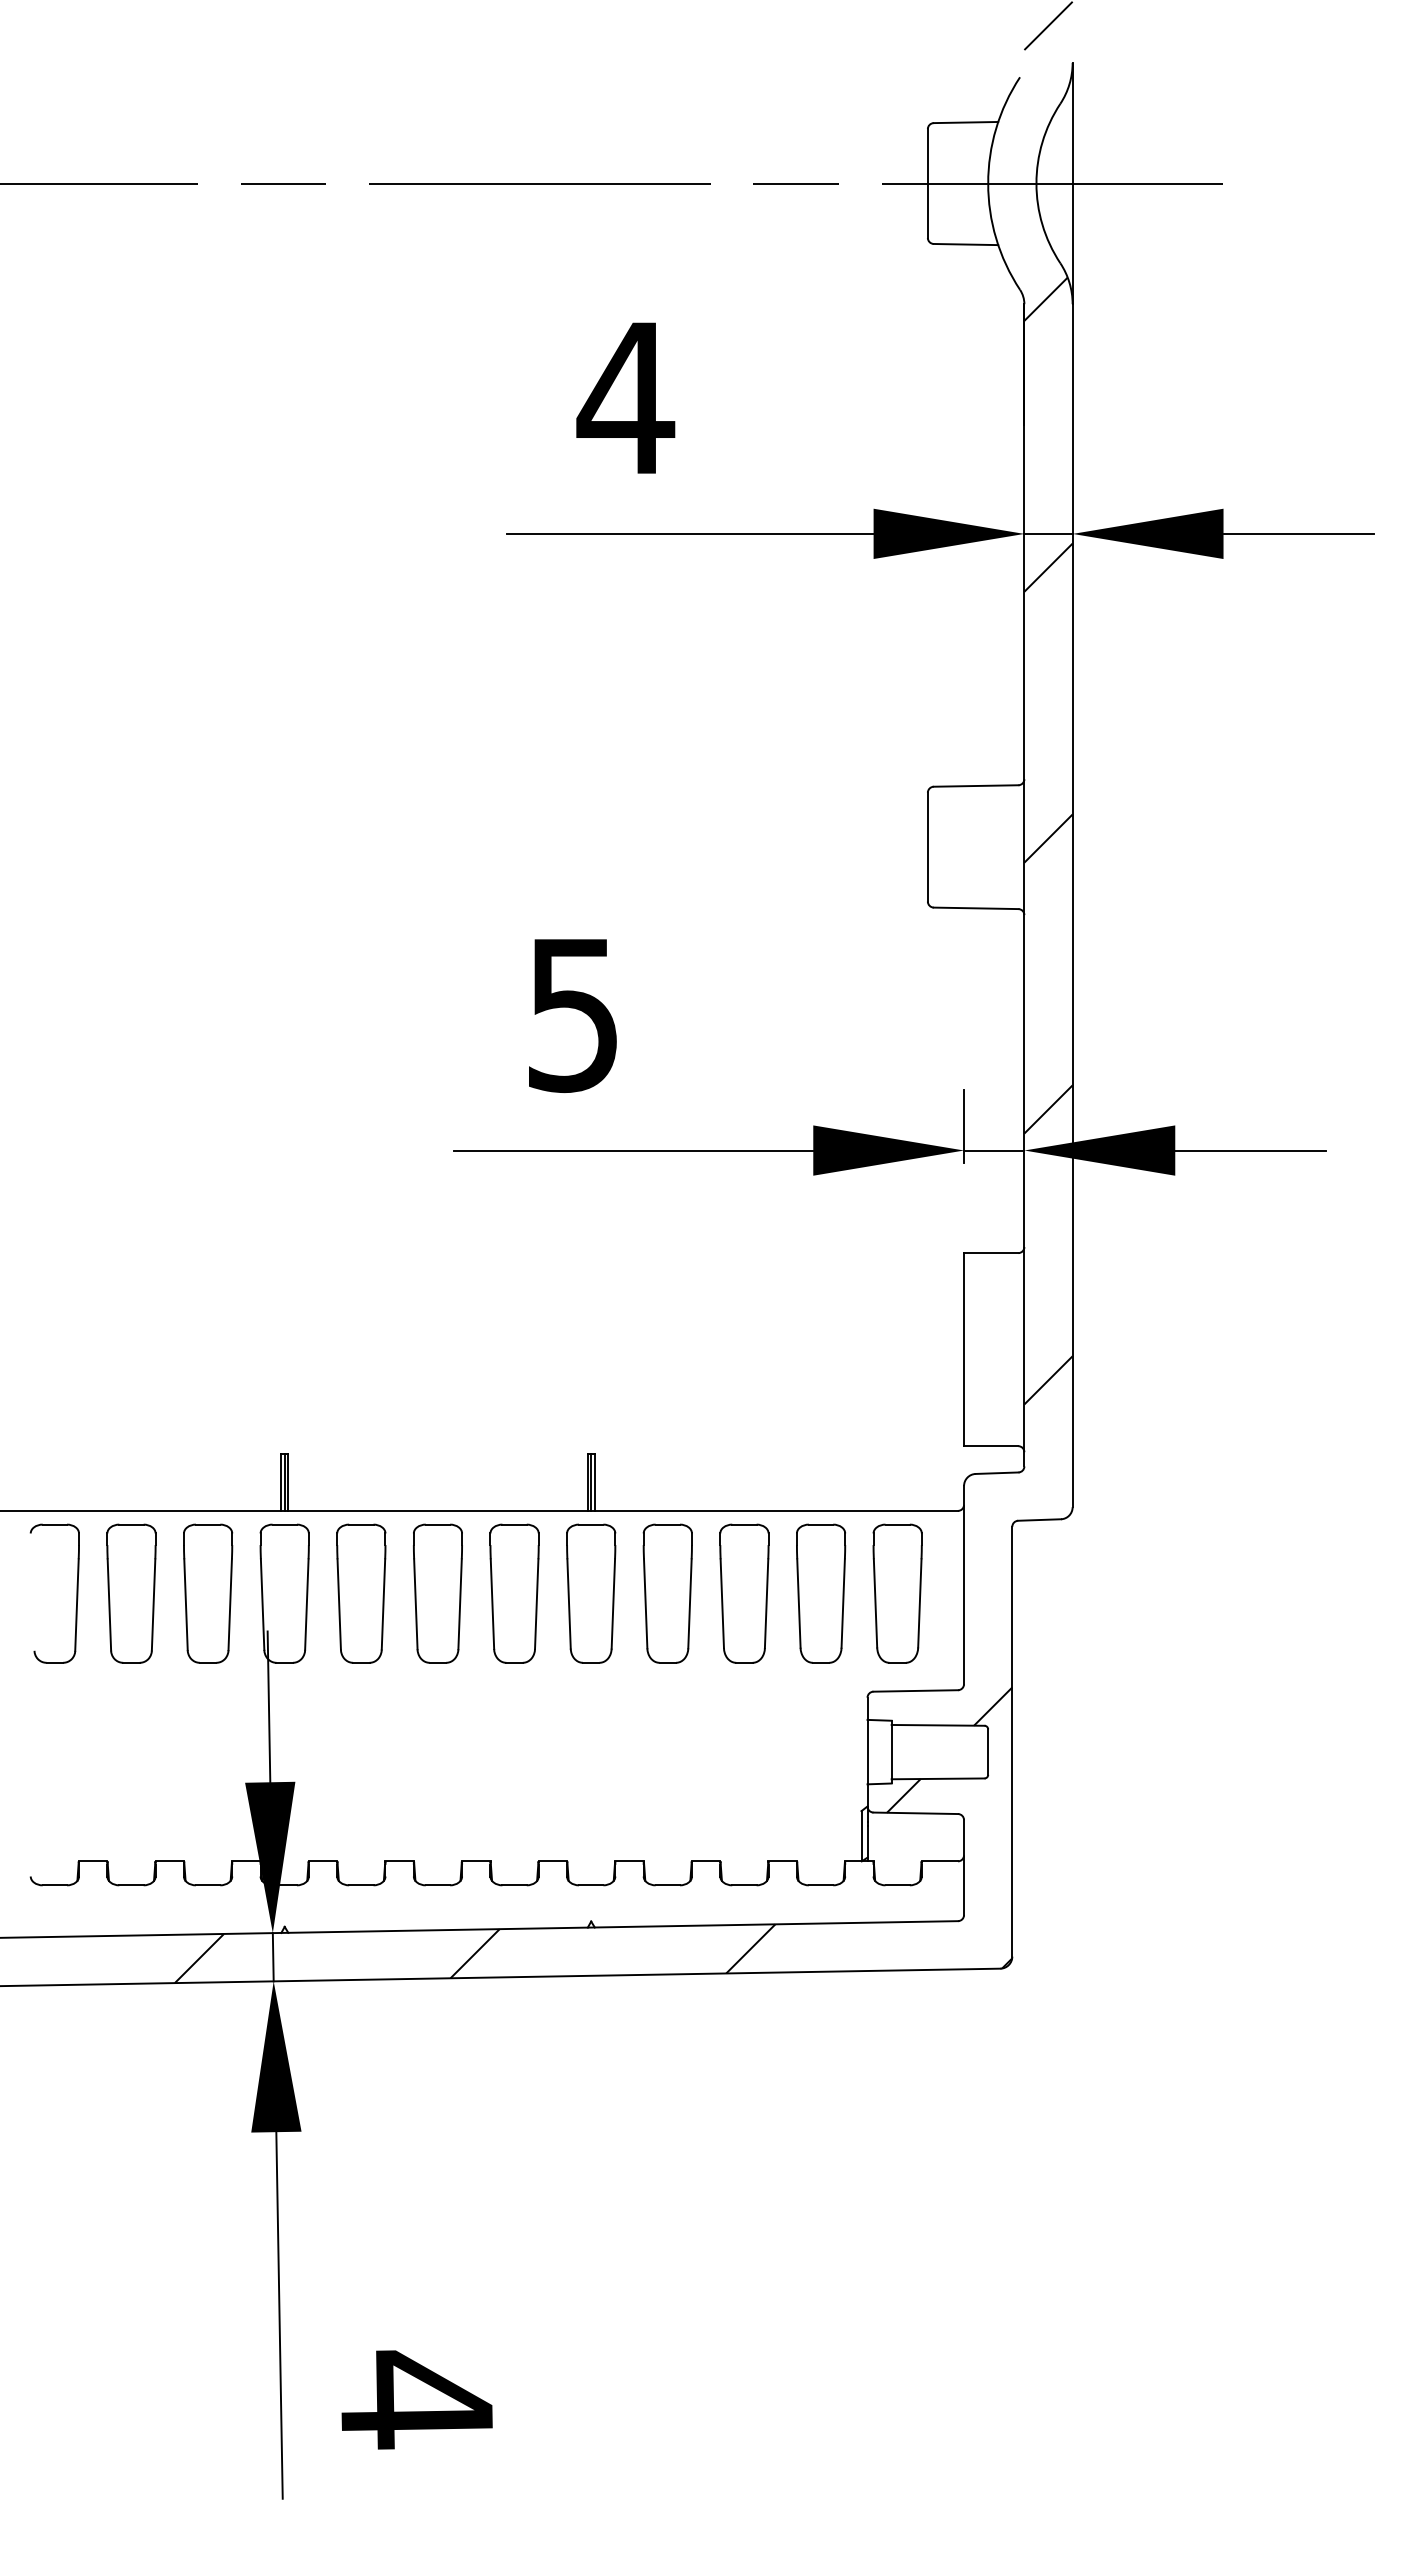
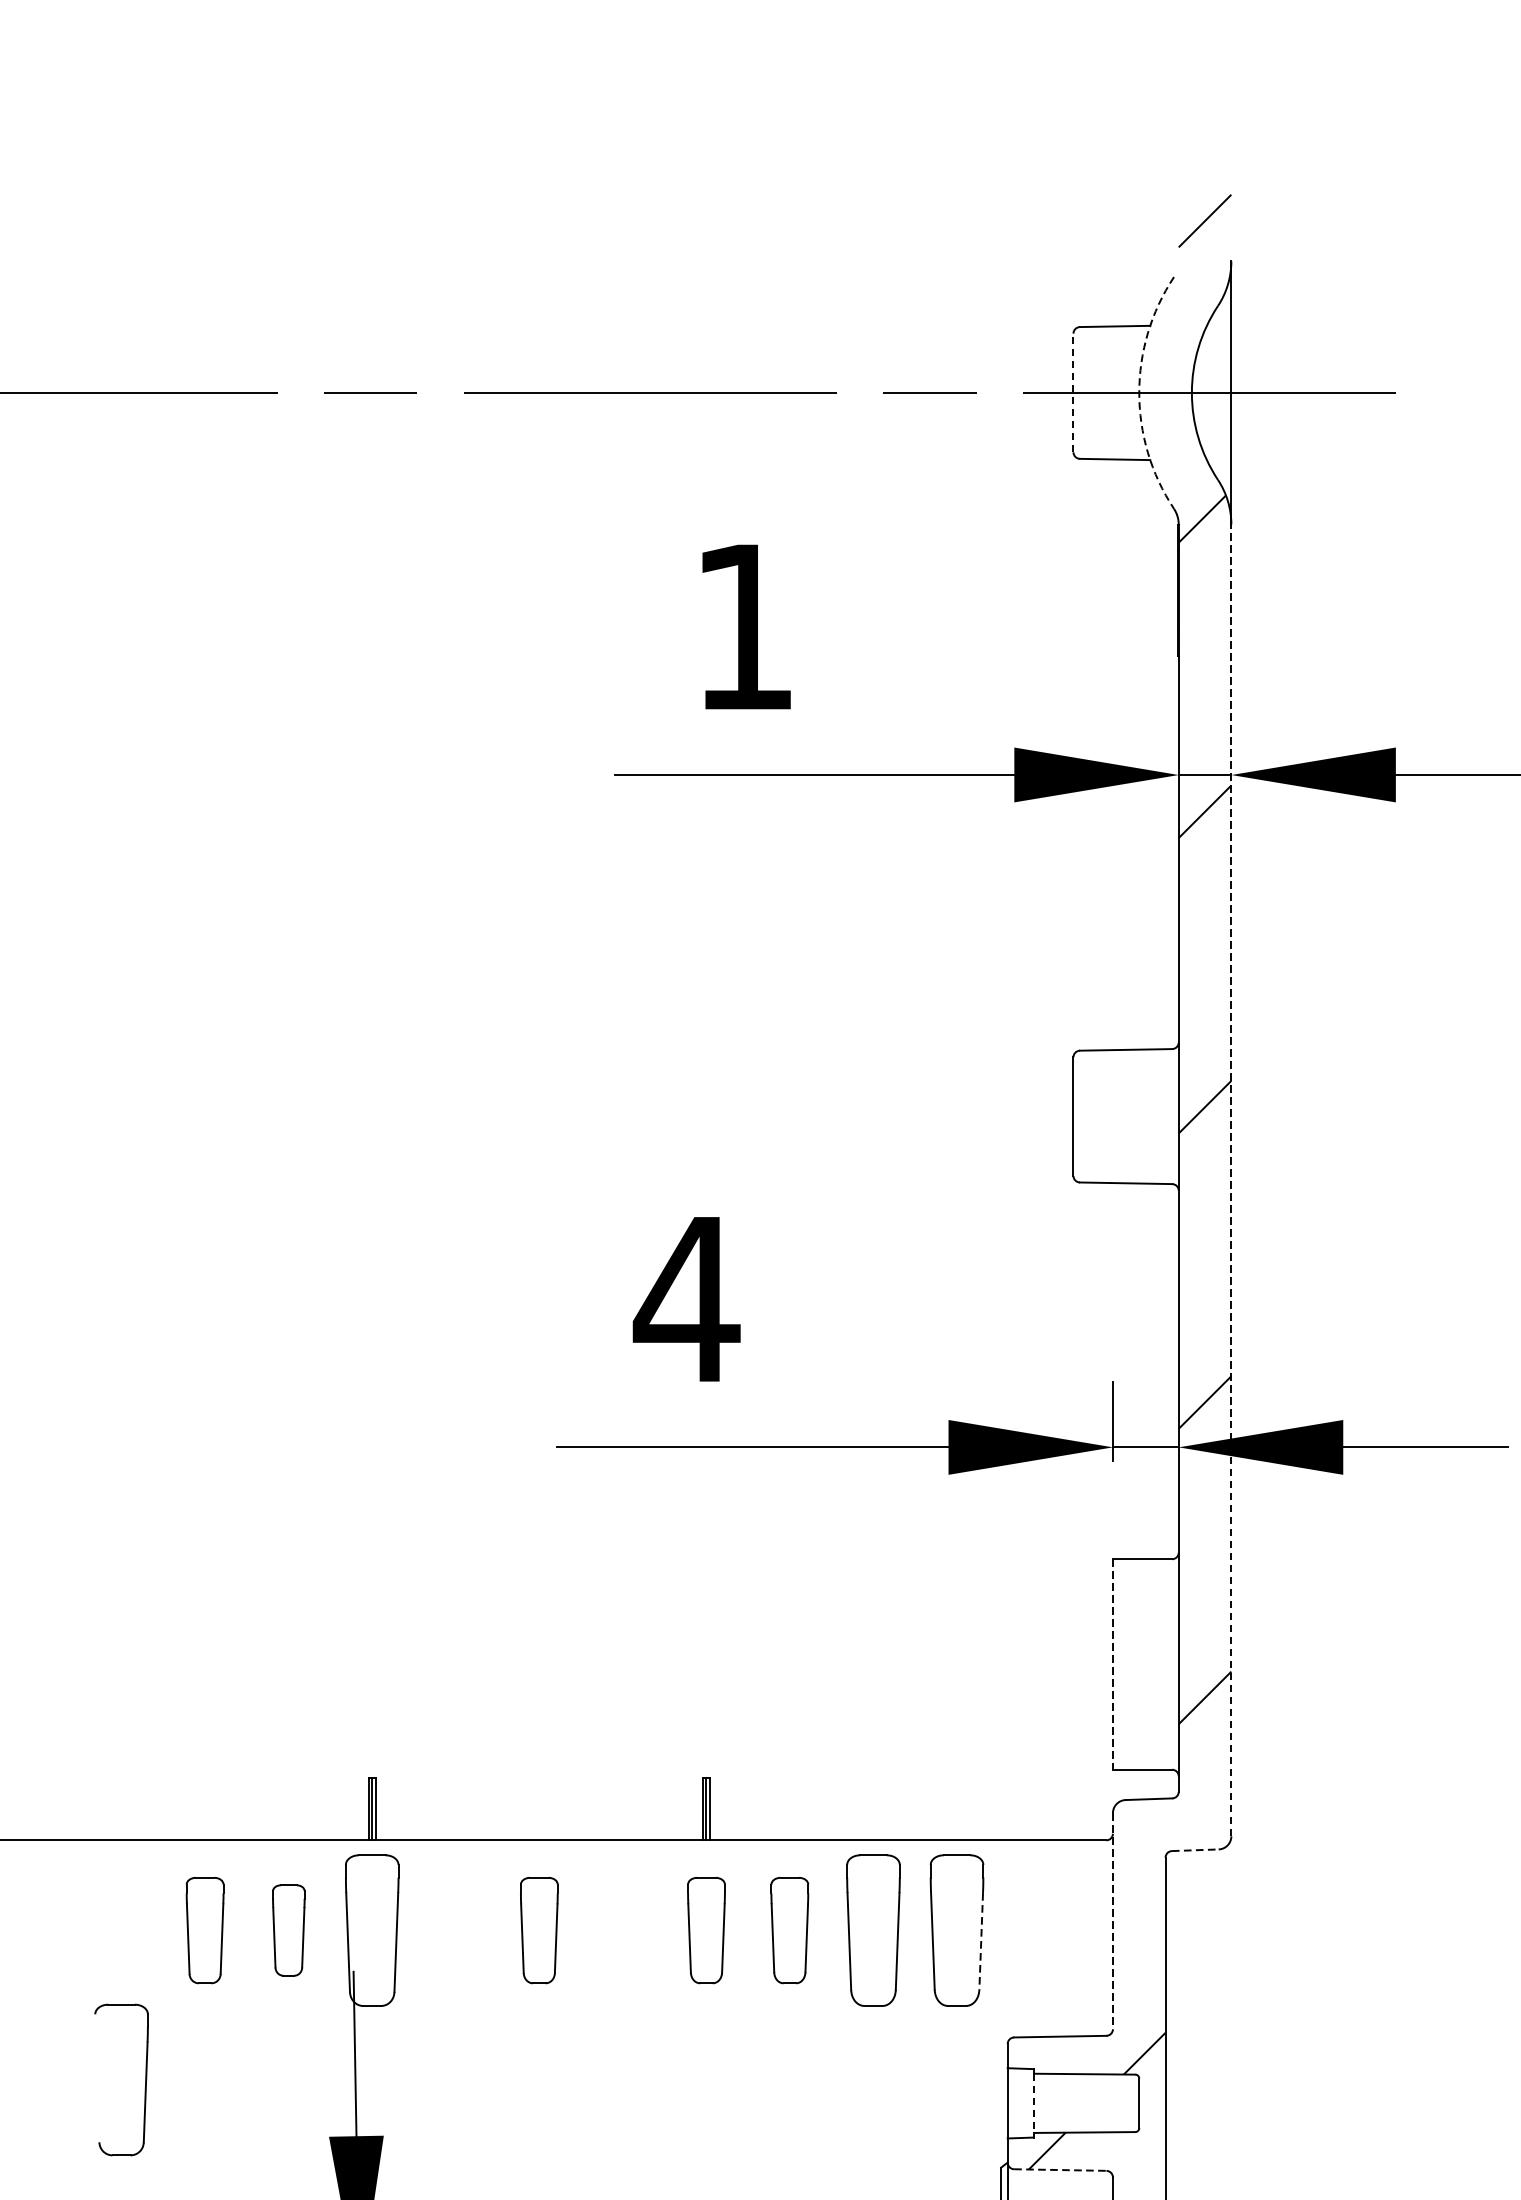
line: (927, 183) -> (1073, 392), solid -> dashed
arc: (988, 183) -> (1139, 392), solid -> dashed
text: (625, 397) -> (743, 626), 4 -> 1
line: (1072, 905) -> (1231, 1180), solid -> dashed
text: (572, 1016) -> (686, 1301), 5 -> 4
line: (964, 1349) -> (1113, 1664), solid -> dashed
line: (1040, 1520) -> (1196, 1850), solid -> dashed
line: (964, 1585) -> (1113, 1921), solid -> dashed
part: (76, 1593) -> (145, 2079), moved
part: (131, 1593) -> (205, 1930), size x0.7
part: (208, 1593) -> (289, 1930), size x0.6
part: (361, 1593) -> (455, 1930), removed
part: (437, 1593) -> (538, 1930), size x0.7
part: (514, 1593) -> (622, 1930), removed
part: (591, 1593) -> (706, 1930), size x0.7
part: (667, 1593) -> (789, 1930), size x0.7
part: (897, 1593) -> (1040, 1930), removed
line: (843, 1604) -> (981, 1942), solid -> dashed
line: (891, 1752) -> (1033, 2103), solid -> dashed
line: (916, 1813) -> (1061, 2170), solid -> dashed

